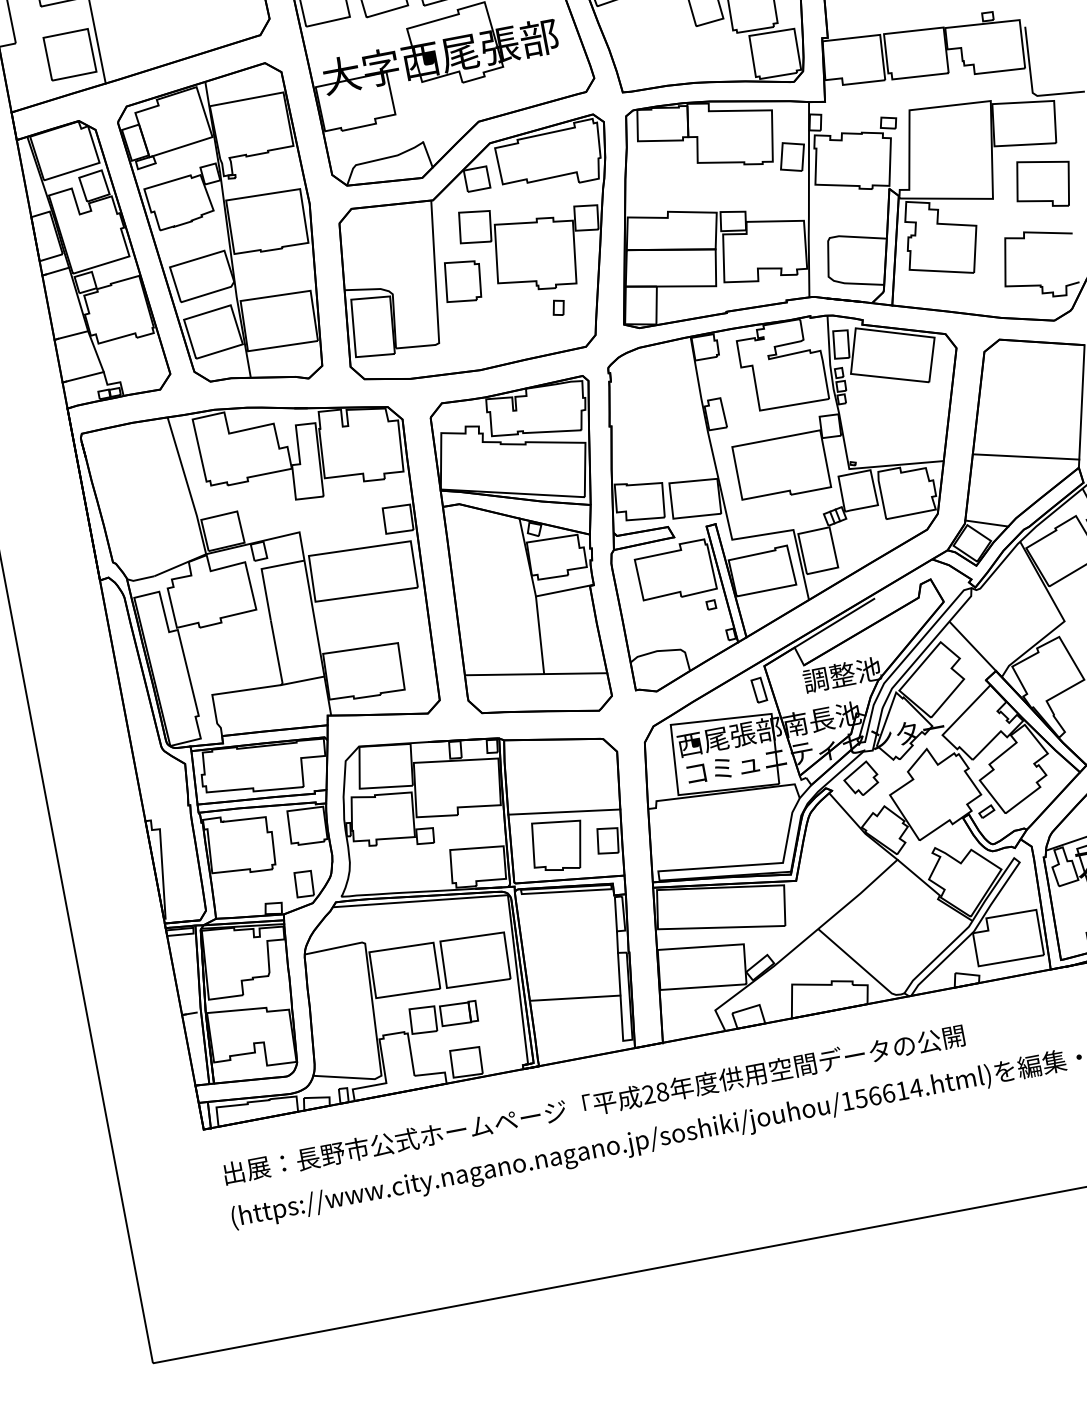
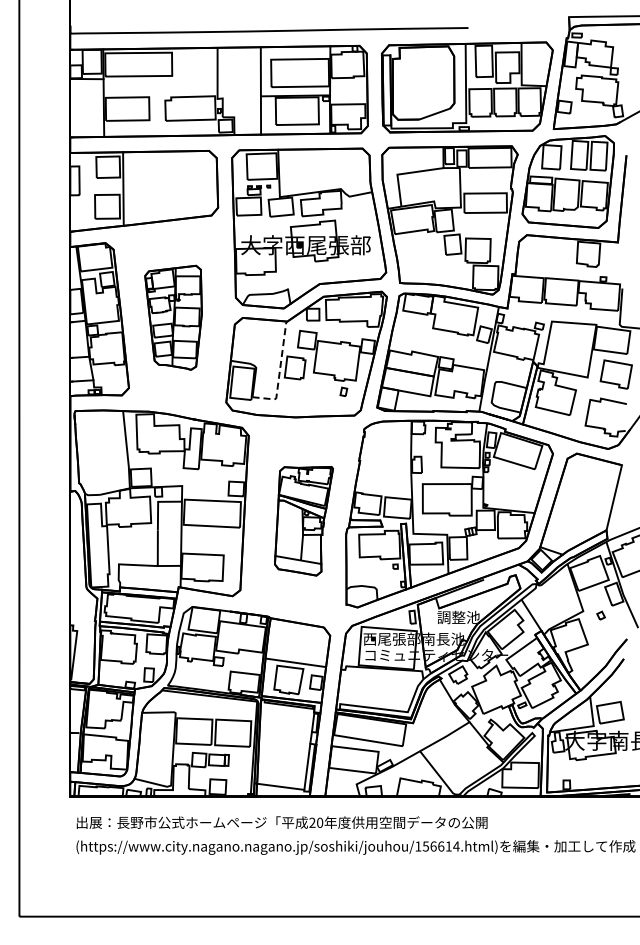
part: (226, 231) -> (173, 317), size x0.6
line: (436, 296) -> (279, 373), solid -> dashed
line: (1026, 457) -> (579, 519), removed
part: (529, 553) -> (303, 520), size x0.6
line: (574, 997) -> (279, 786), moved
text: (663, 1091) -> (320, 822), 28 -> 20

